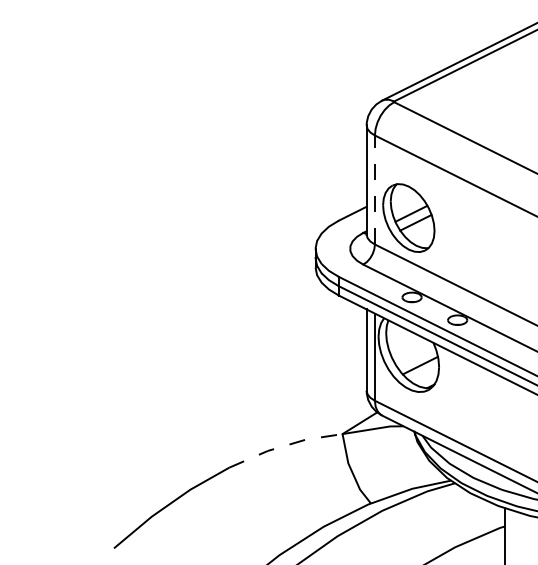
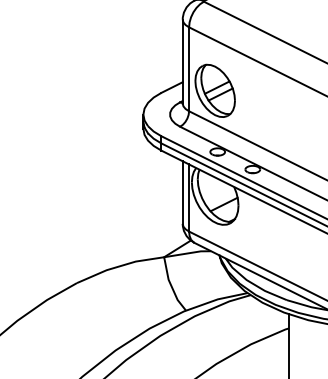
line: (374, 189) -> (188, 68), dashed -> solid
line: (284, 445) -> (119, 266), dashed -> solid

